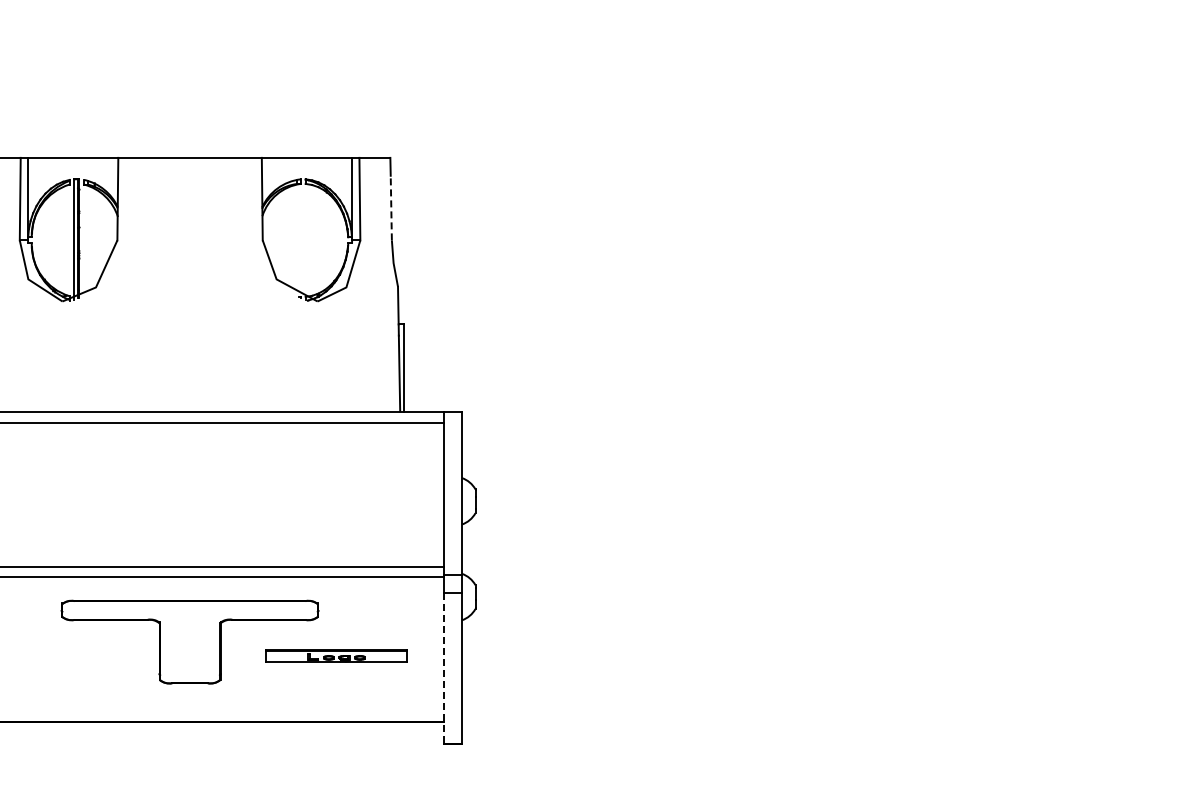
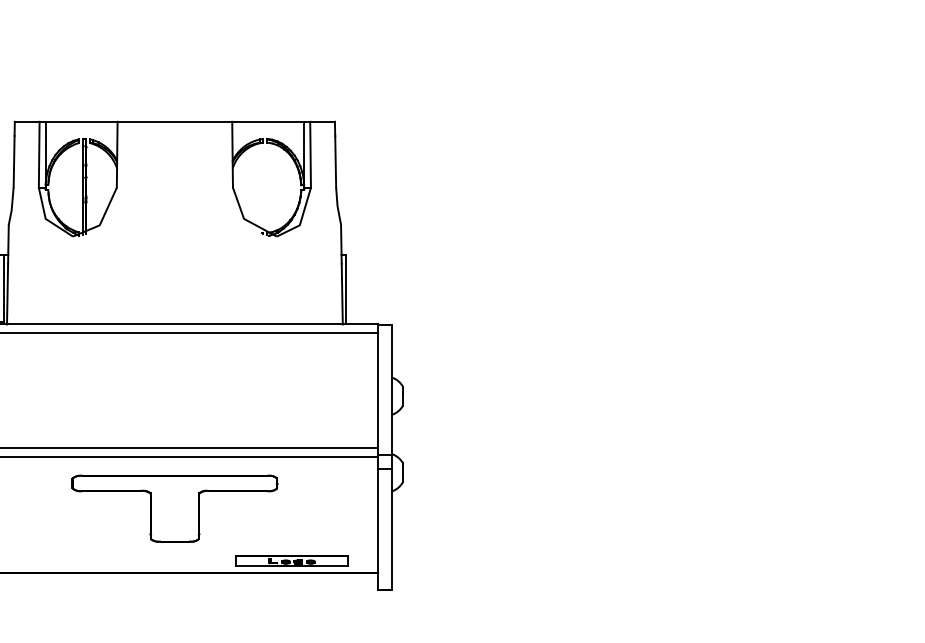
line: (391, 207) -> (335, 161), dashed -> solid
part: (336, 655) -> (291, 560), moved
line: (443, 668) -> (377, 529), dashed -> solid

